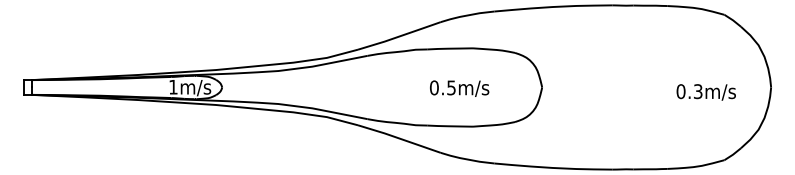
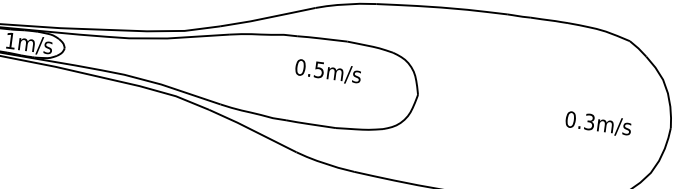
text: (459, 88) -> (328, 71), moved

